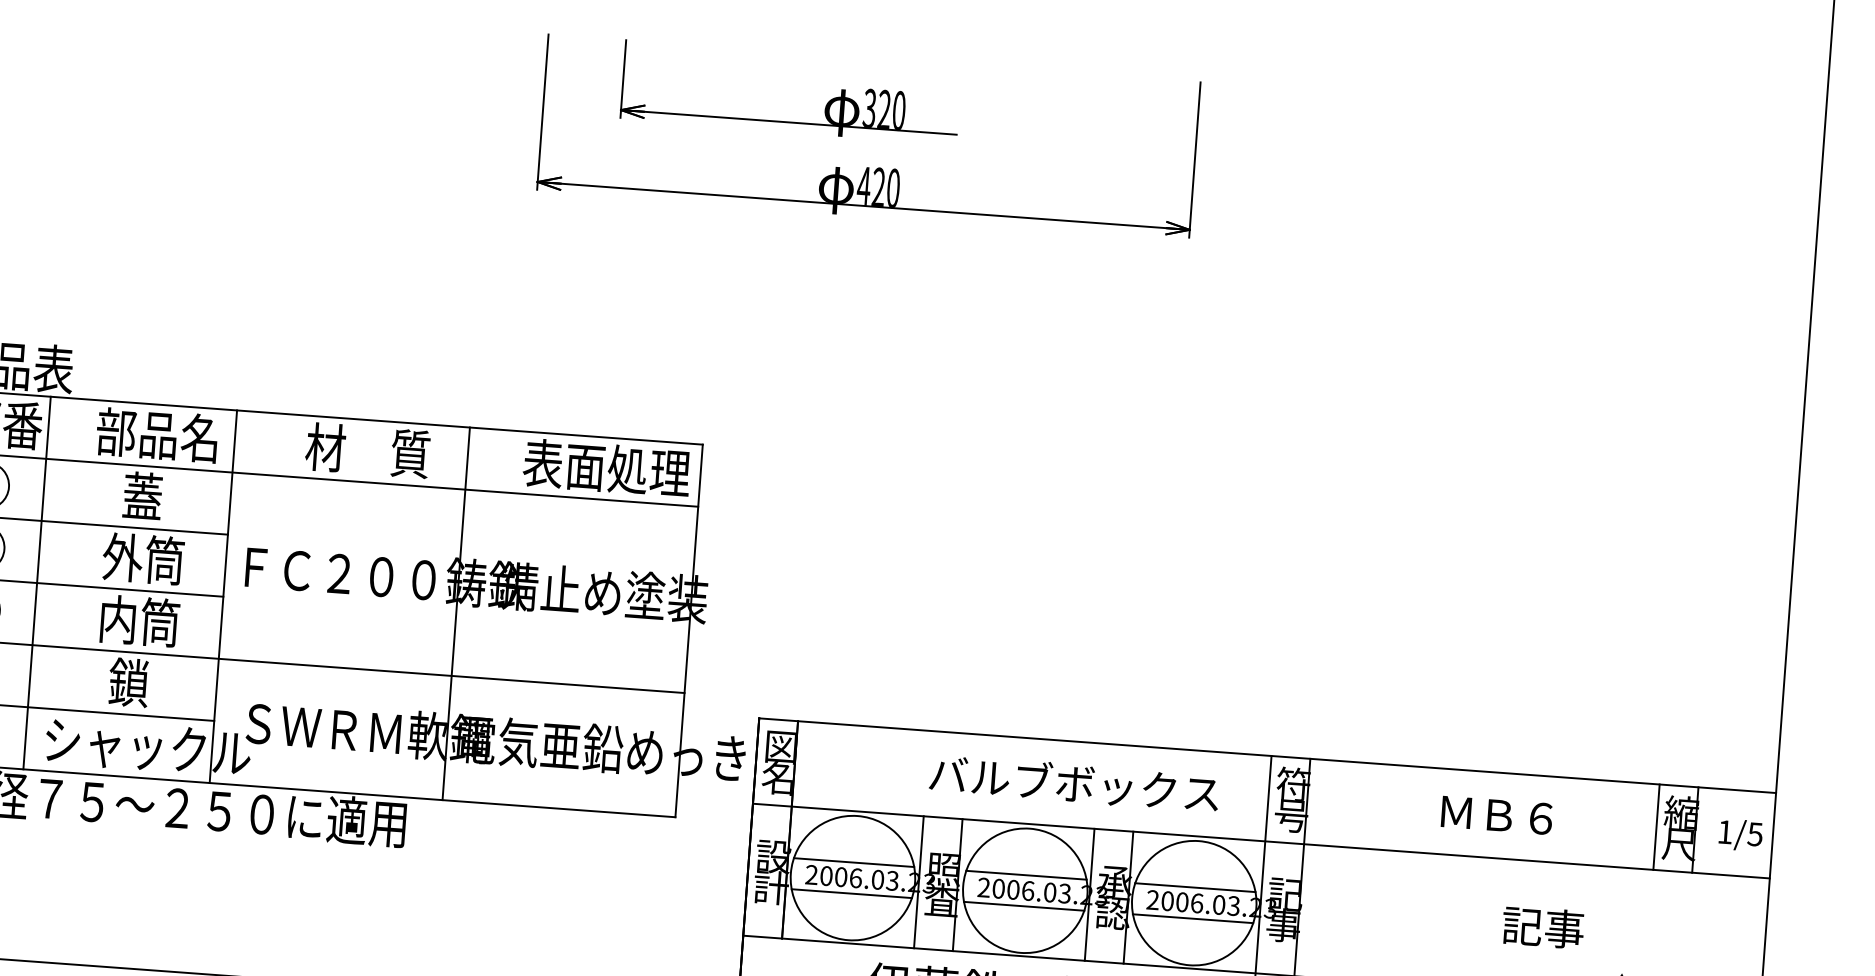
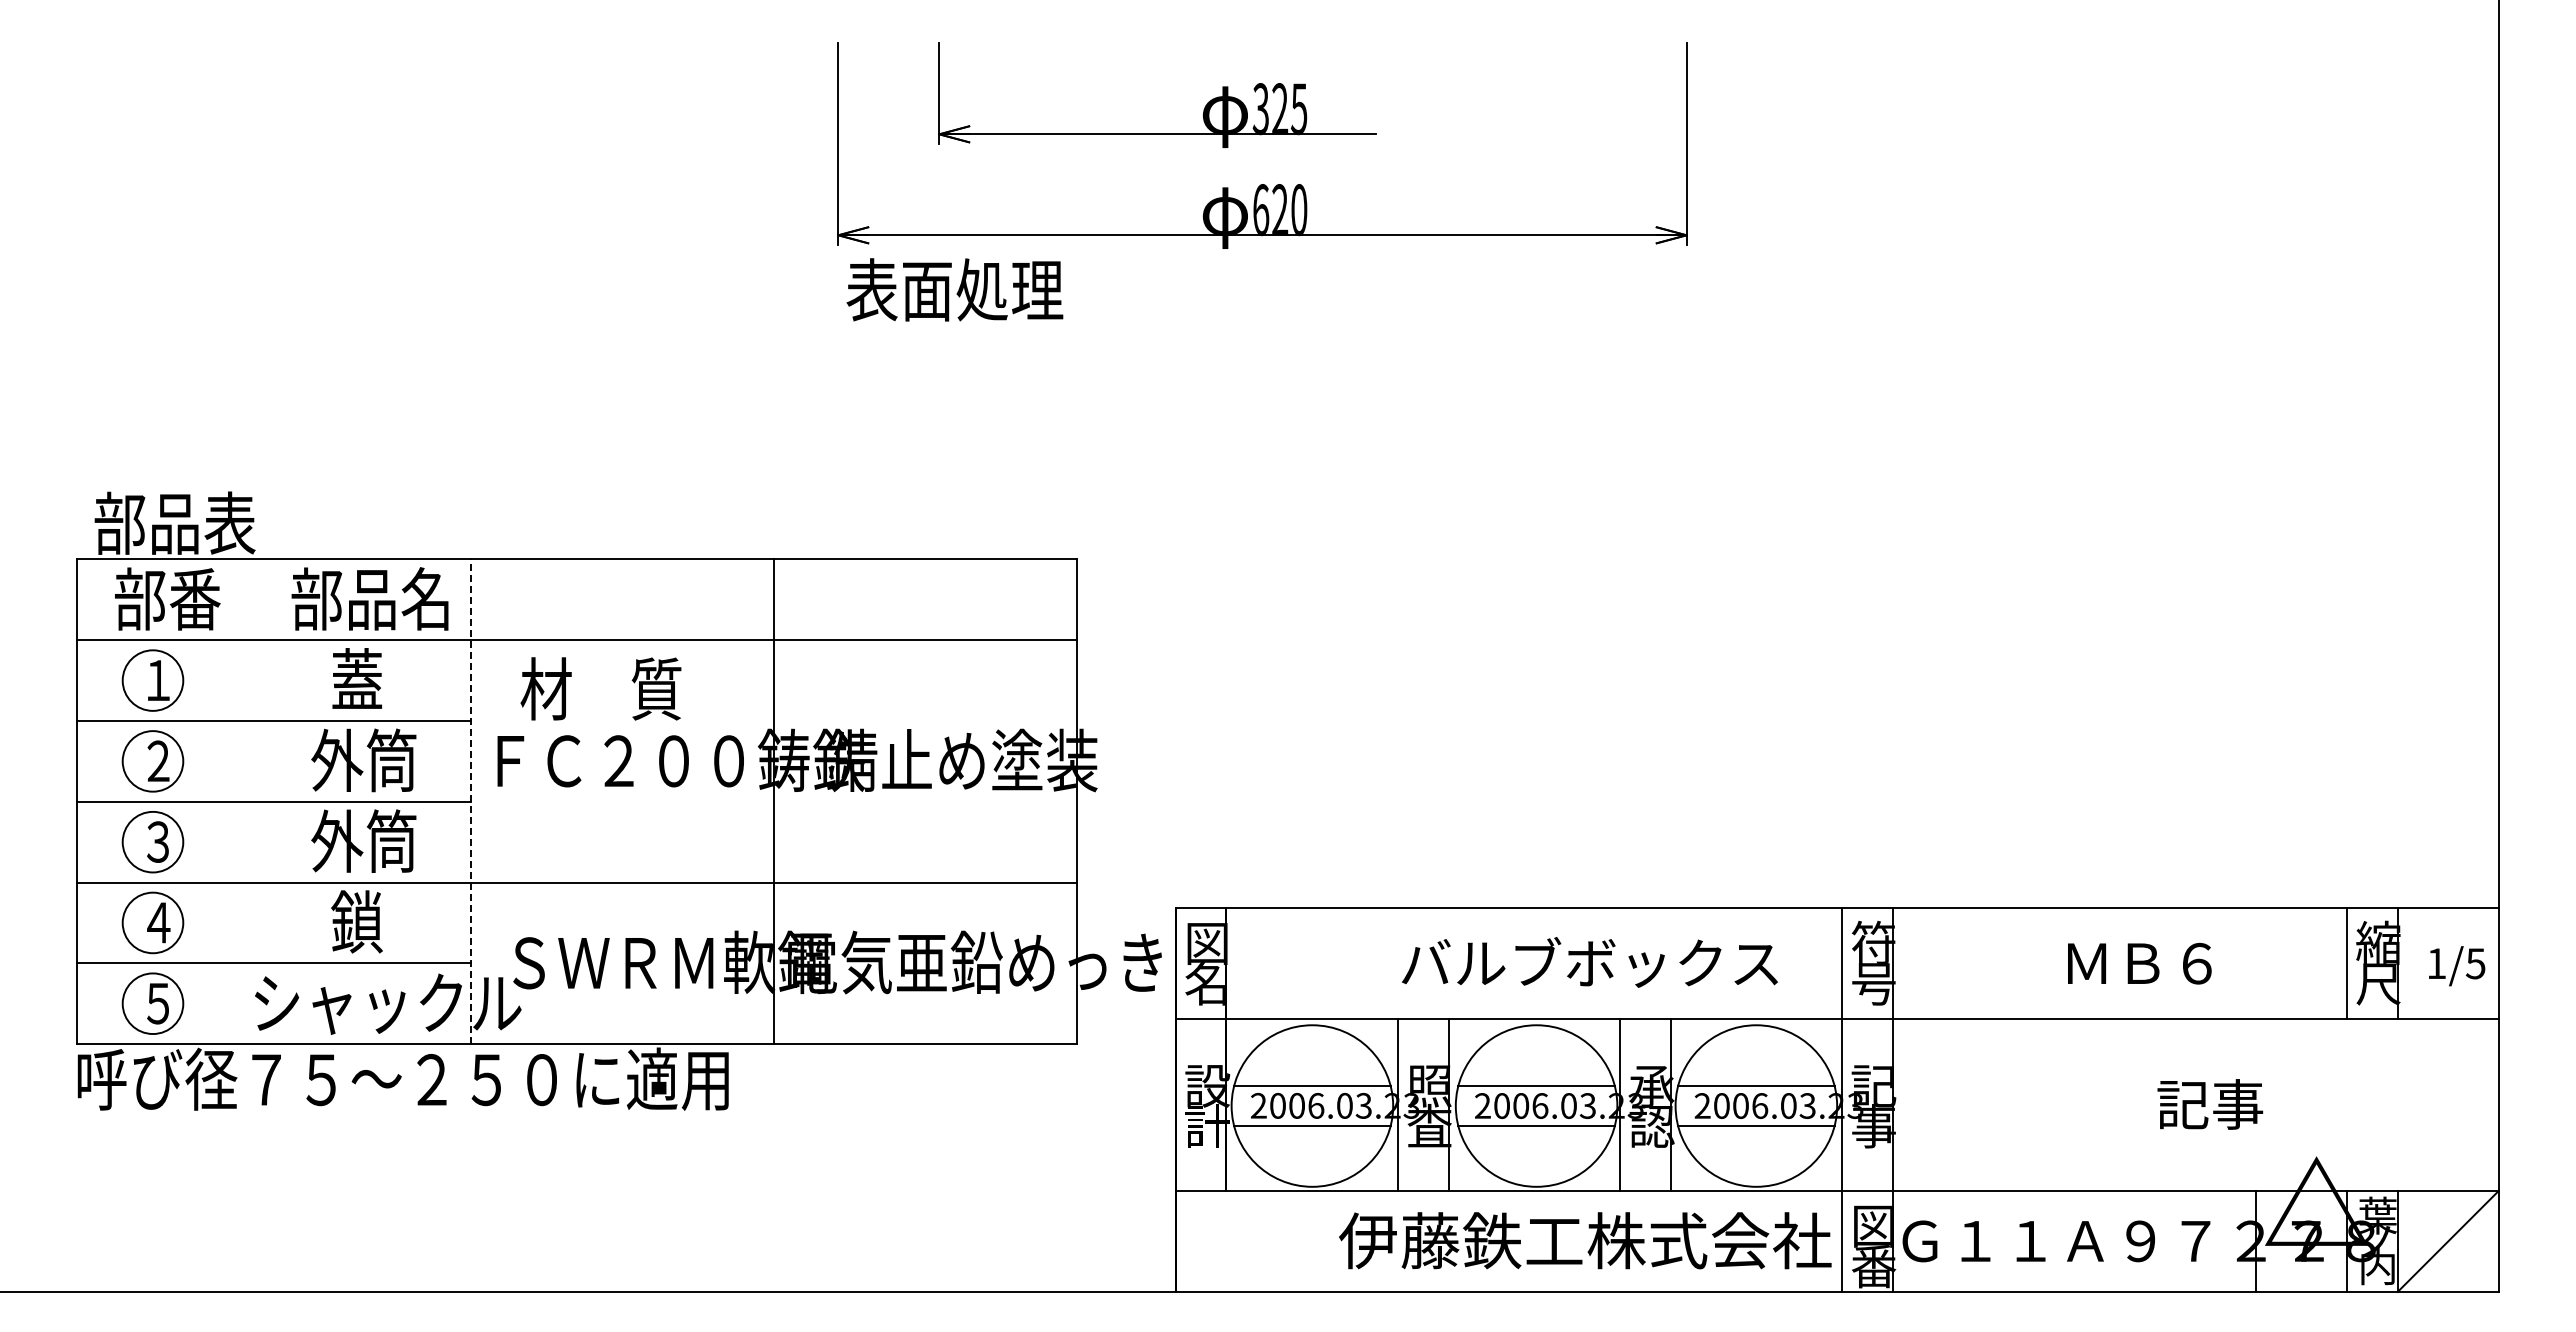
text: (899, 109) -> (1299, 107), 320 -> 325
text: (863, 186) -> (1260, 210), 420 -> 620
text: (367, 450) -> (600, 688), moved
text: (606, 467) -> (954, 289), moved
line: (36, 582) -> (228, 801), removed
line: (223, 596) -> (471, 801), solid -> dashed
text: (118, 618) -> (337, 840), 内筒 -> 外筒

